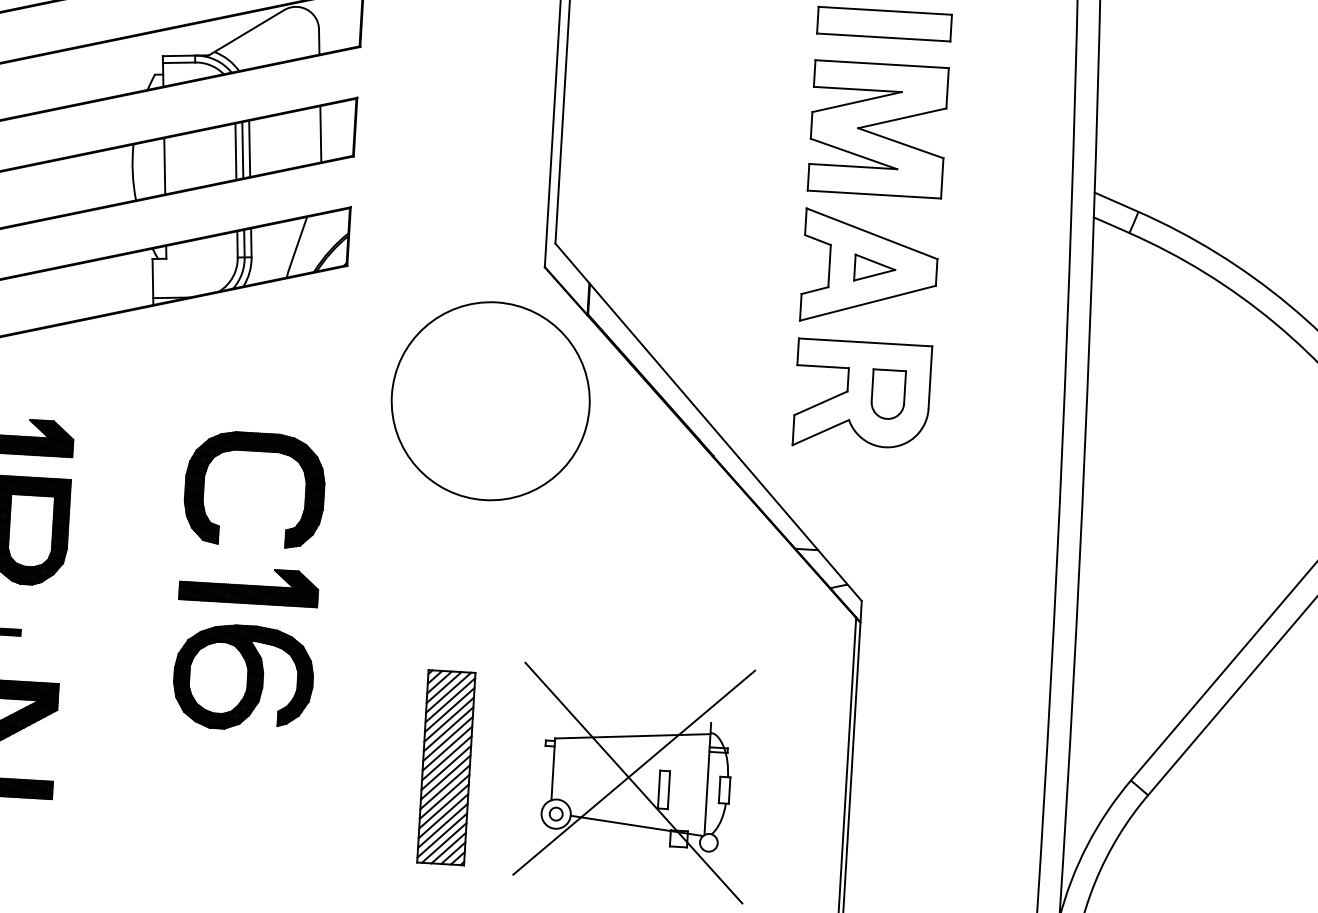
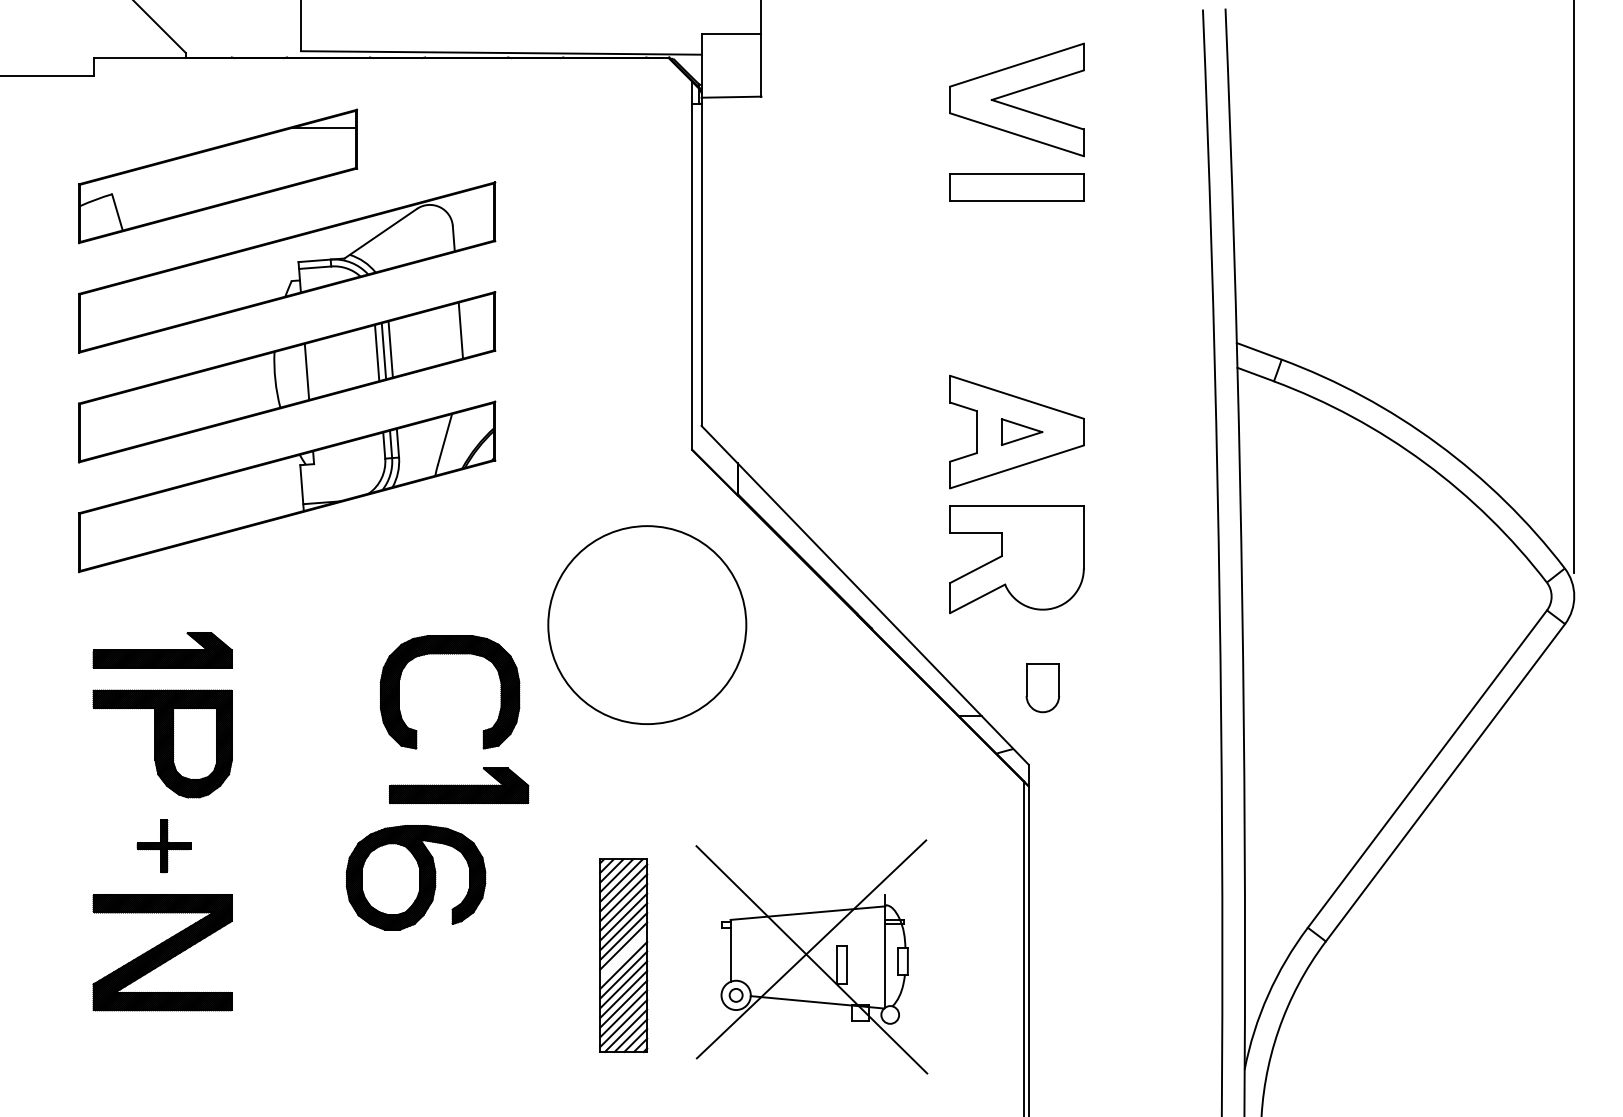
part: (877, 129) -> (1016, 292), removed
part: (887, 395) -> (1042, 688), moved
circle: (490, 400) -> (647, 624), moved
part: (256, 451) -> (449, 654), moved
part: (248, 585) -> (458, 785), moved
line: (446, 767) -> (623, 955), removed

